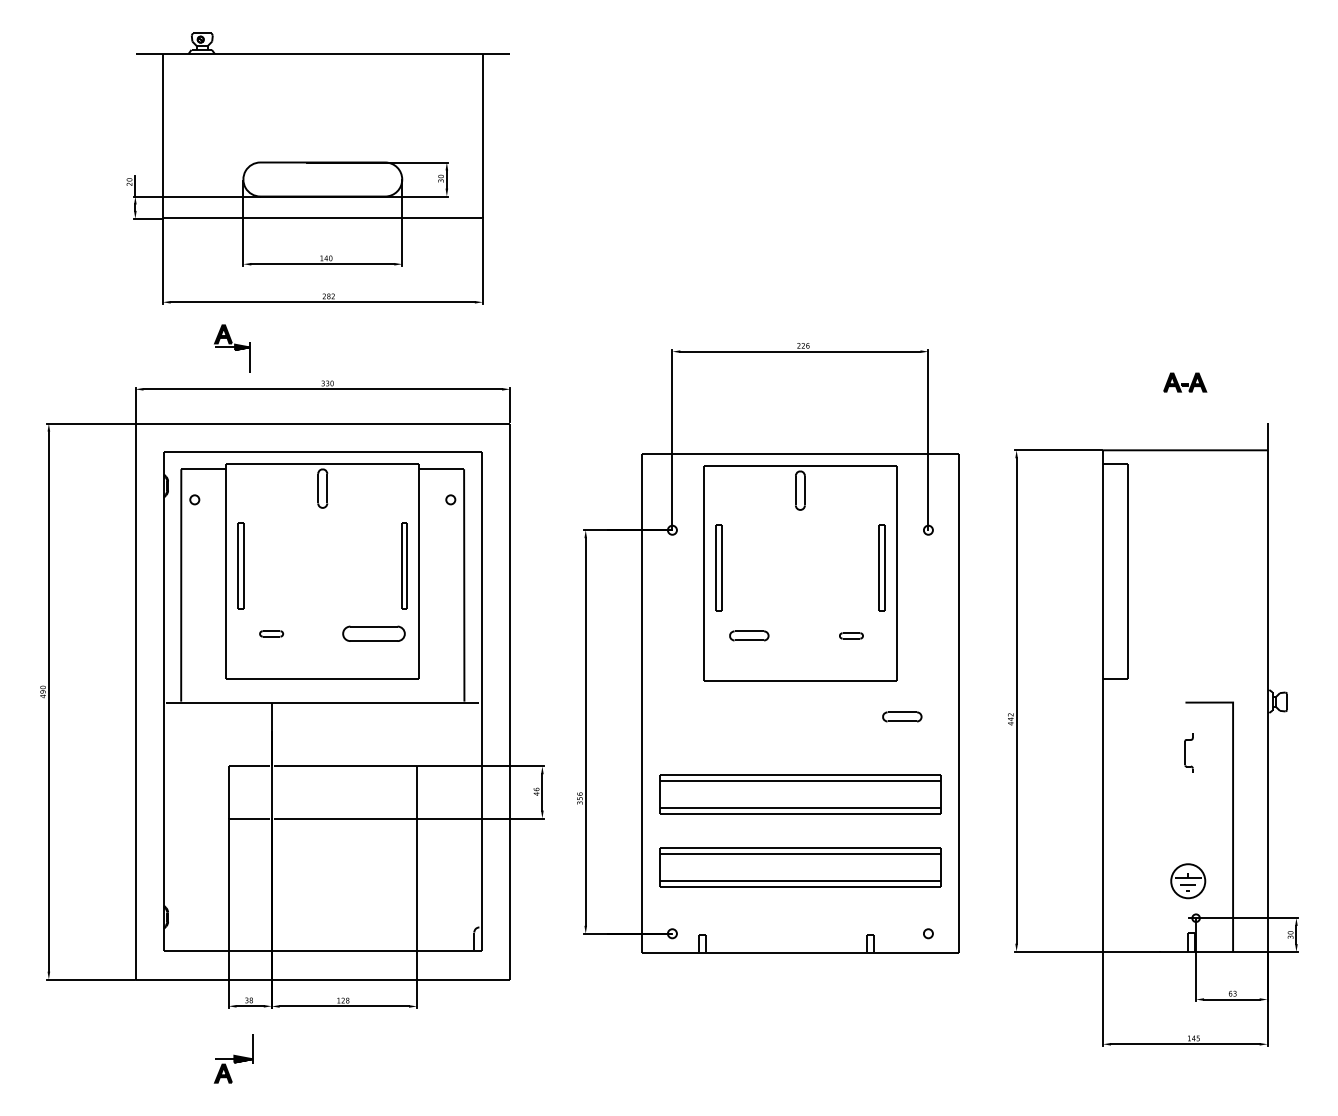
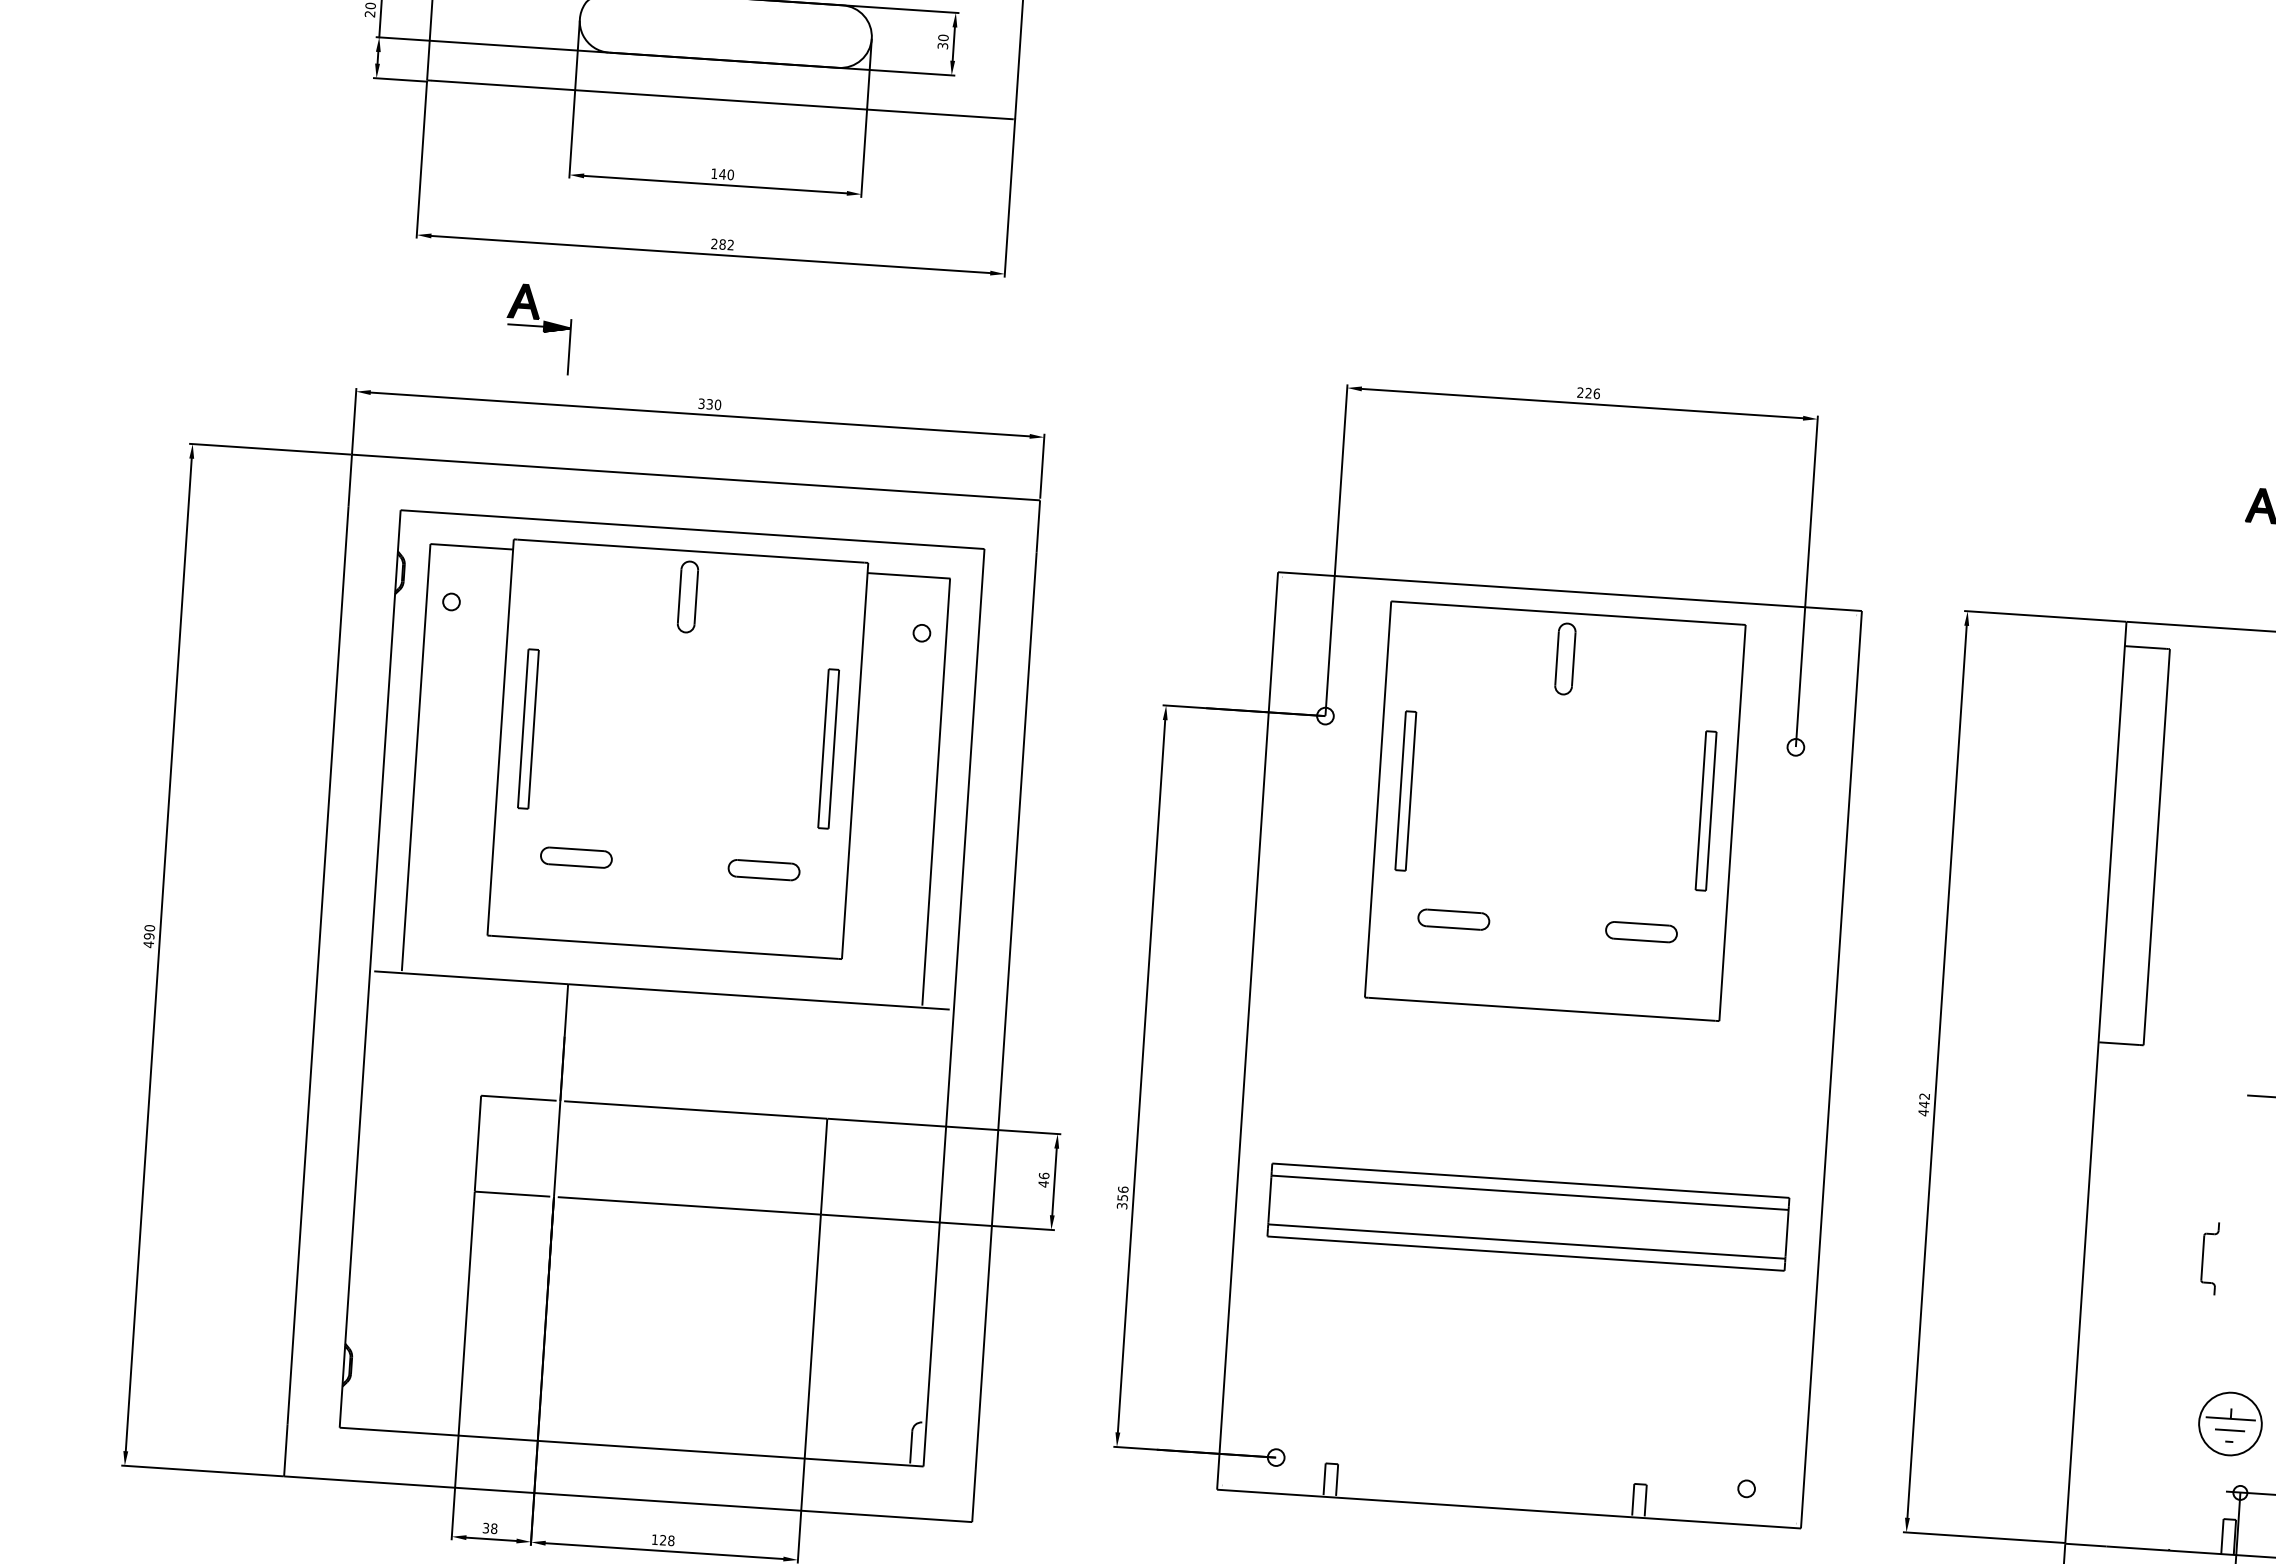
part: (271, 633) -> (576, 856), size x1.67
part: (373, 633) -> (763, 869), size x0.62
part: (851, 635) -> (1641, 931), size x1.67
part: (902, 716) -> (1725, 1086), removed
part: (1188, 752) -> (2208, 1256), moved
part: (800, 867) -> (1519, 1351), removed

